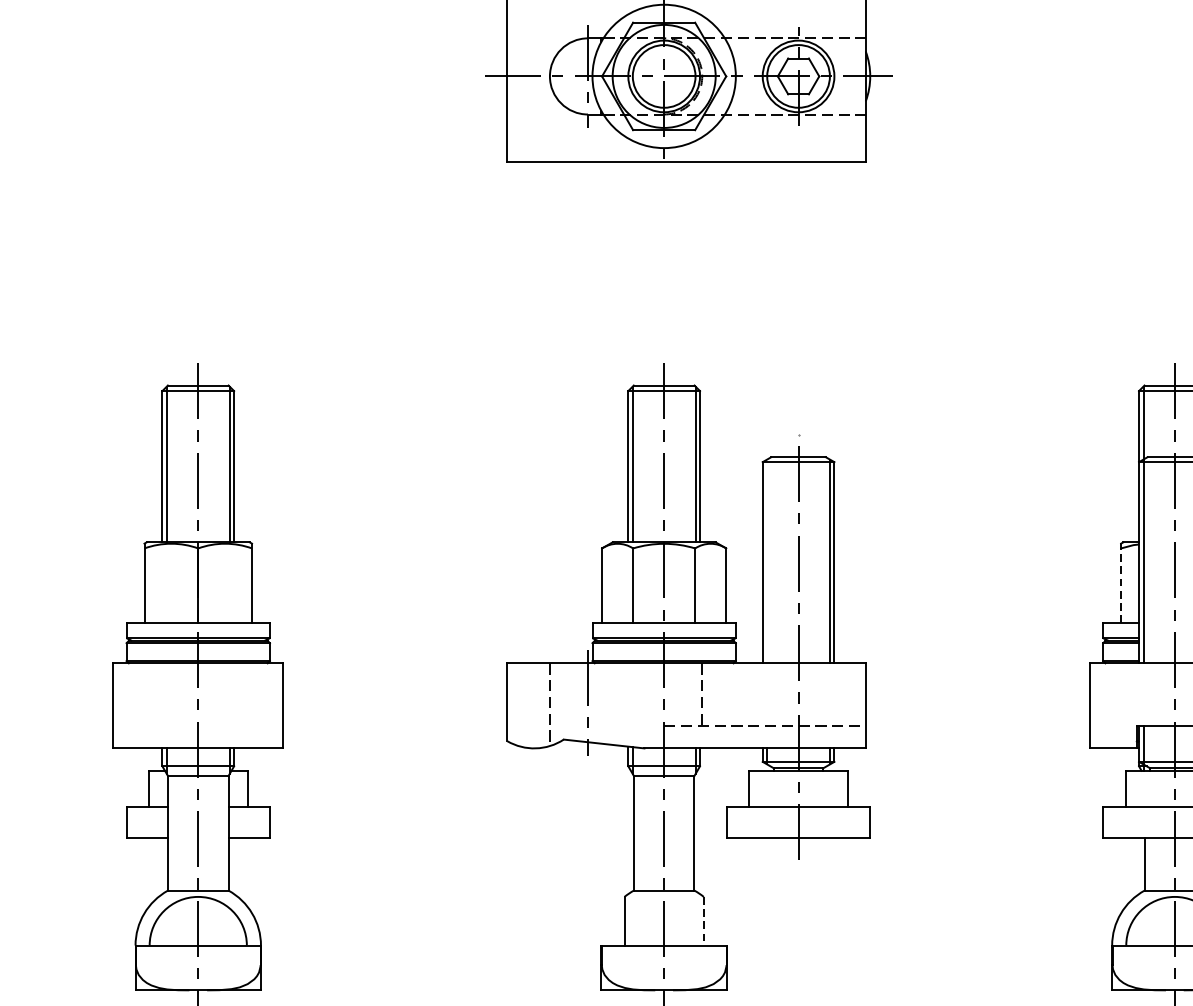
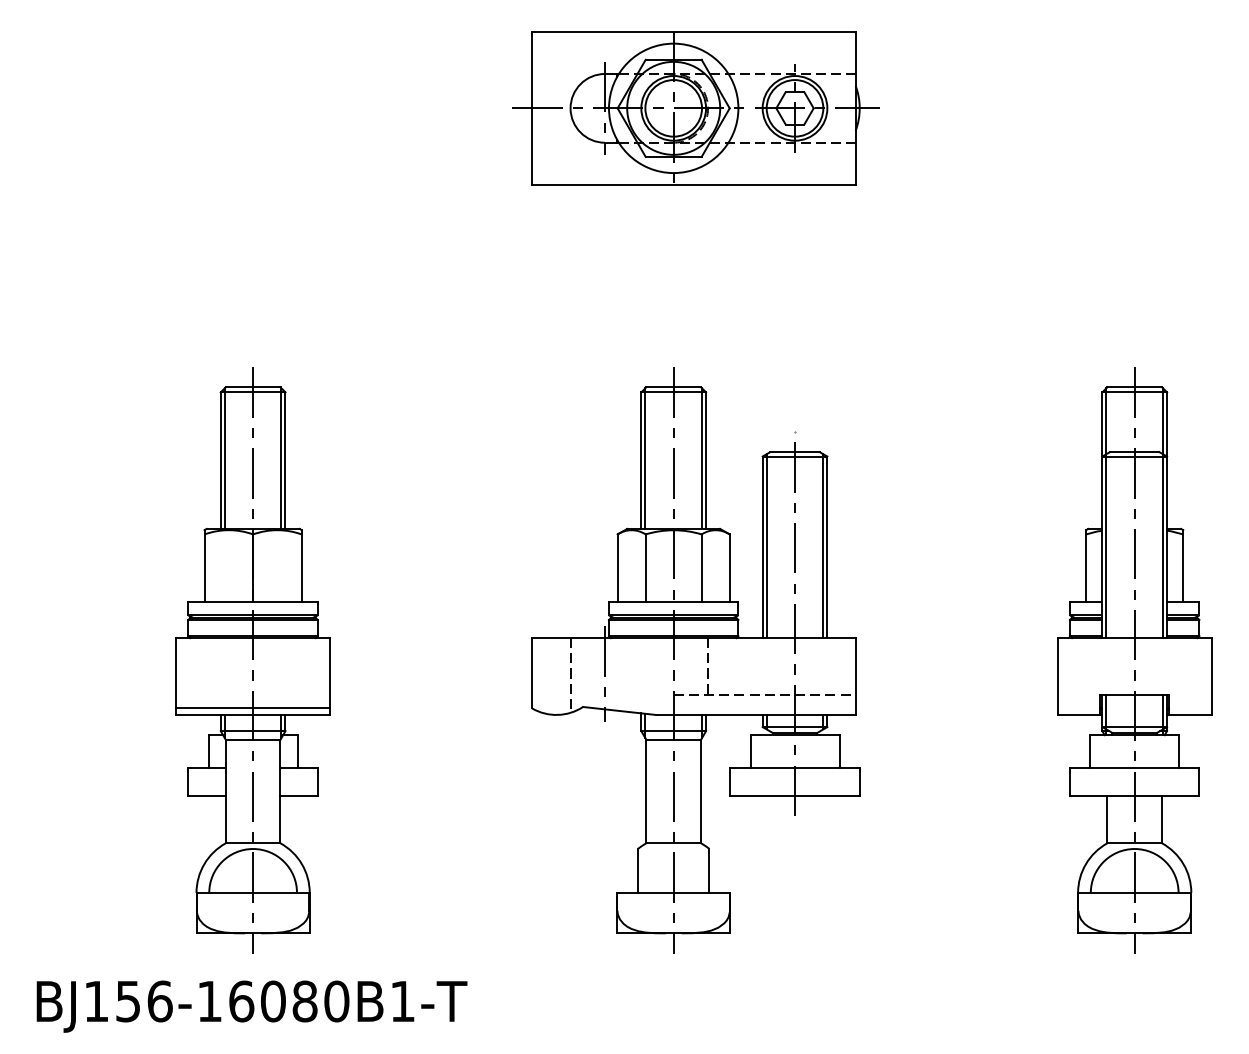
line: (766, 561) -> (766, 546), added
line: (1121, 586) -> (1086, 568), dashed -> solid
line: (197, 741) -> (252, 708), added
line: (703, 920) -> (709, 870), dashed -> solid

